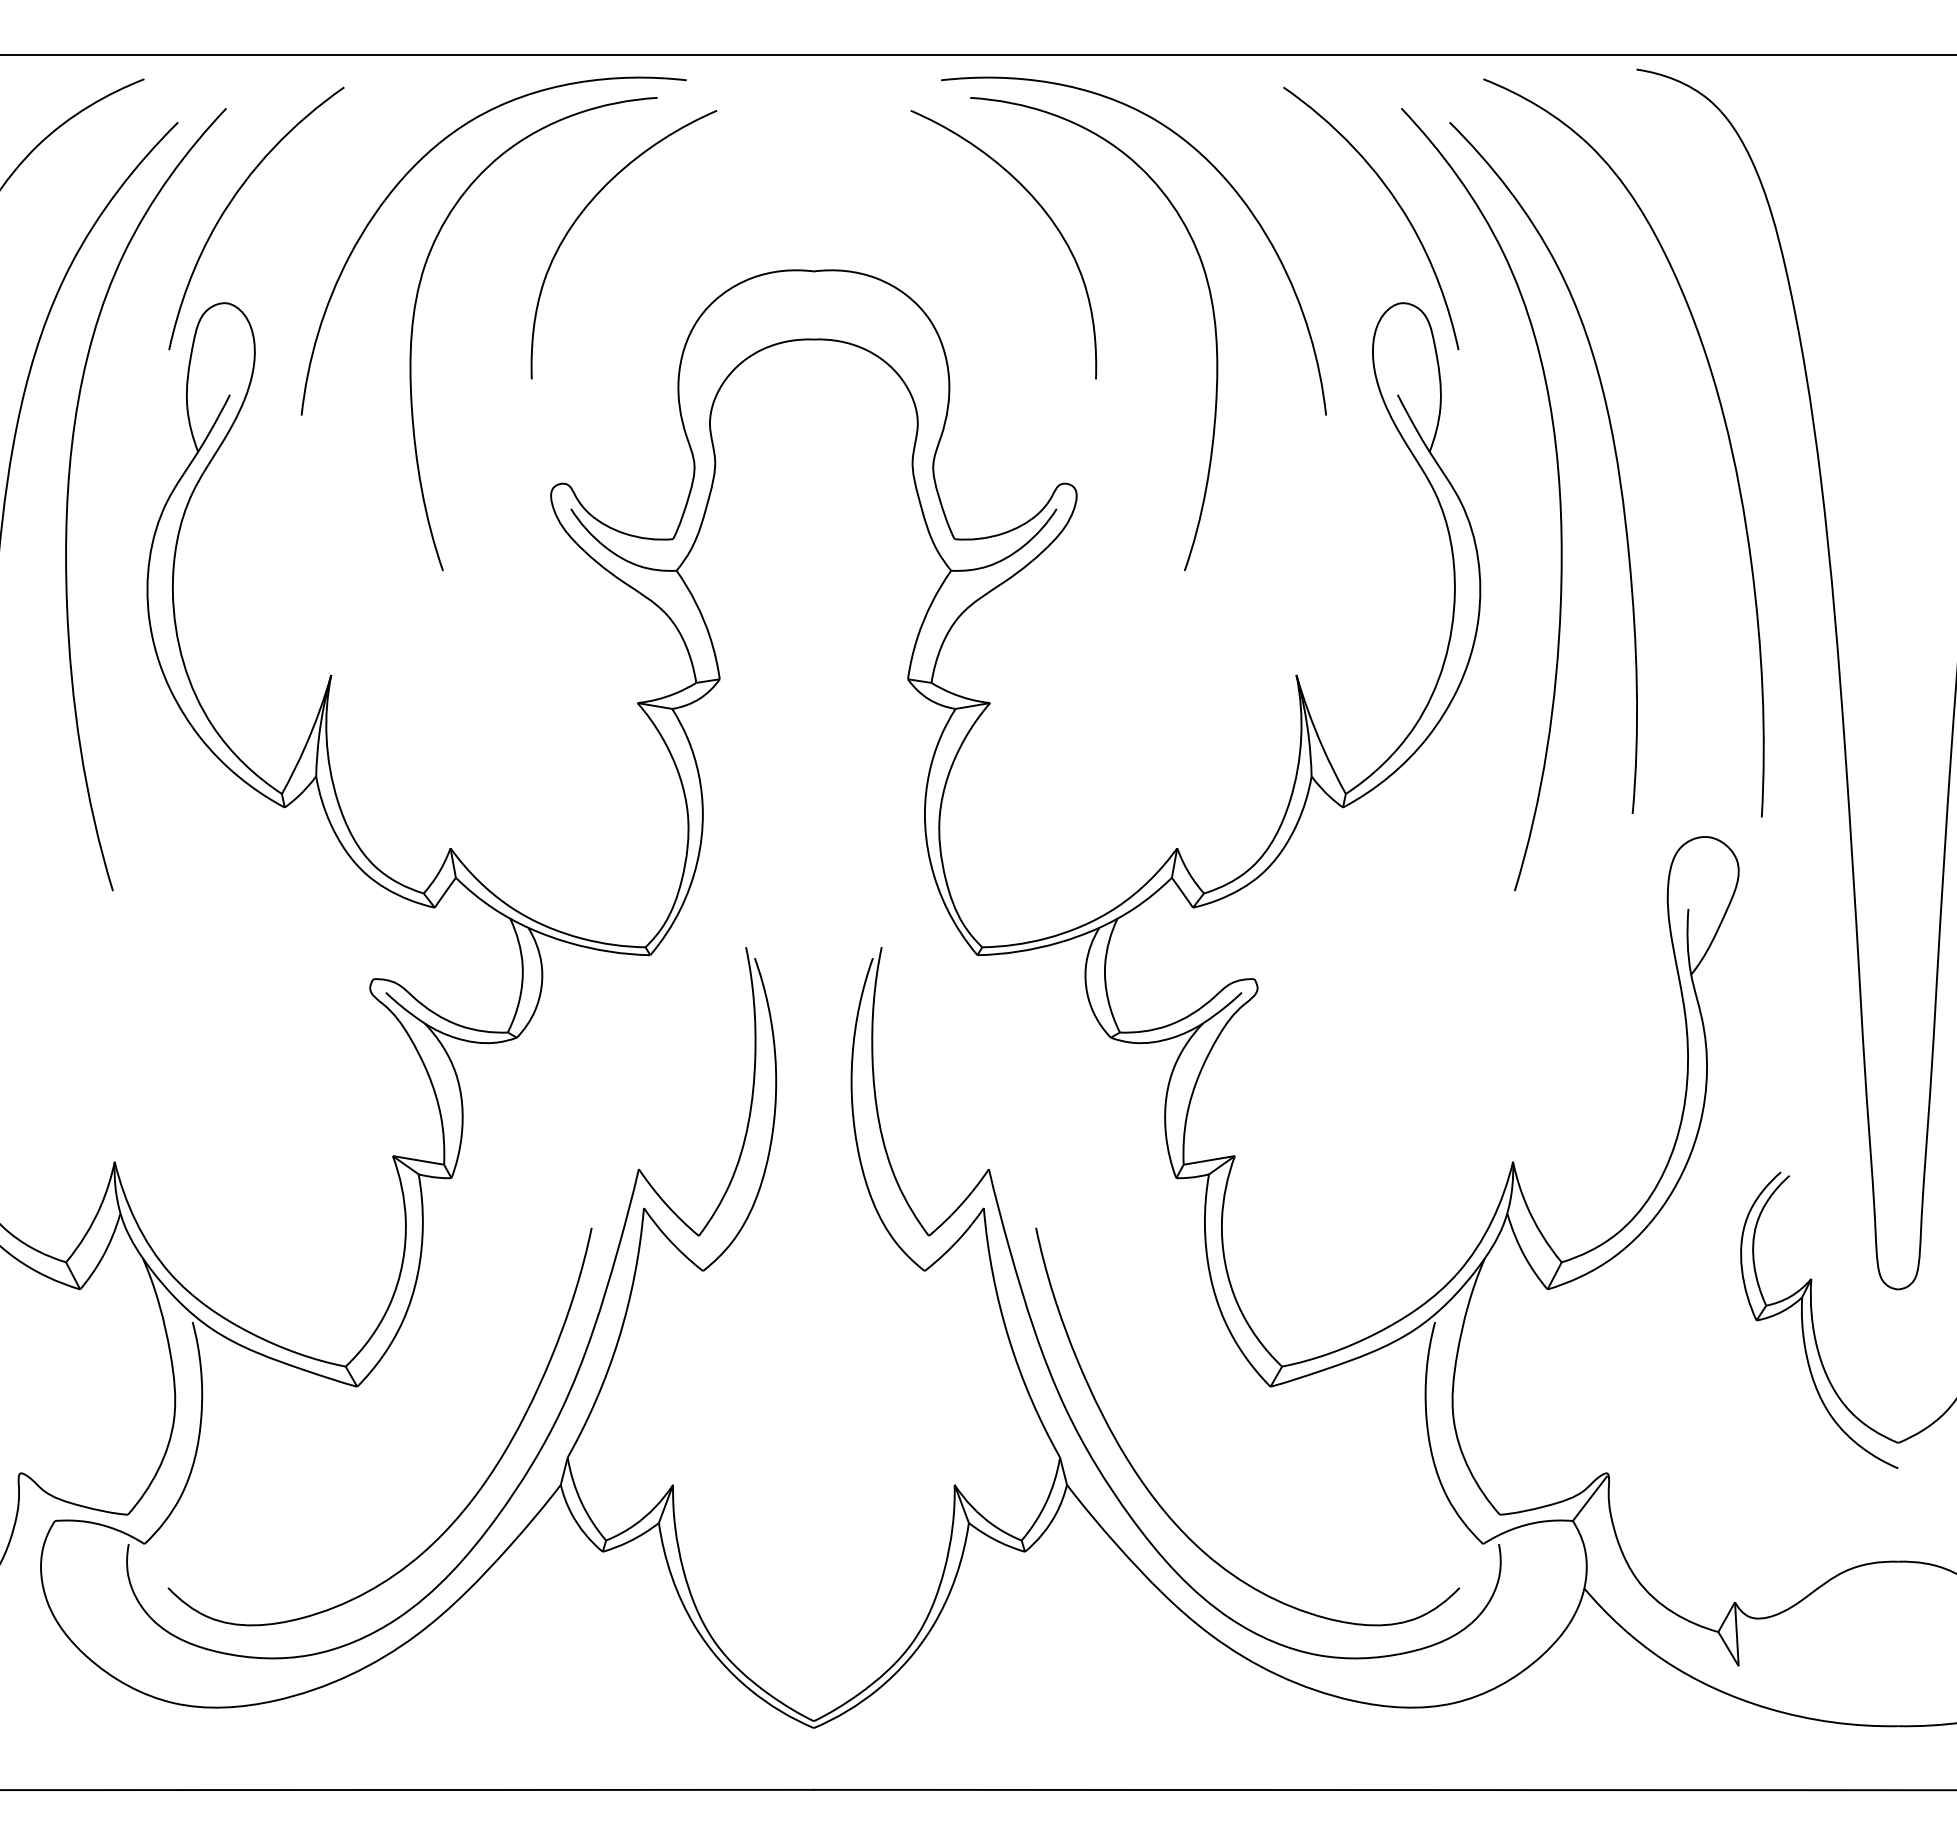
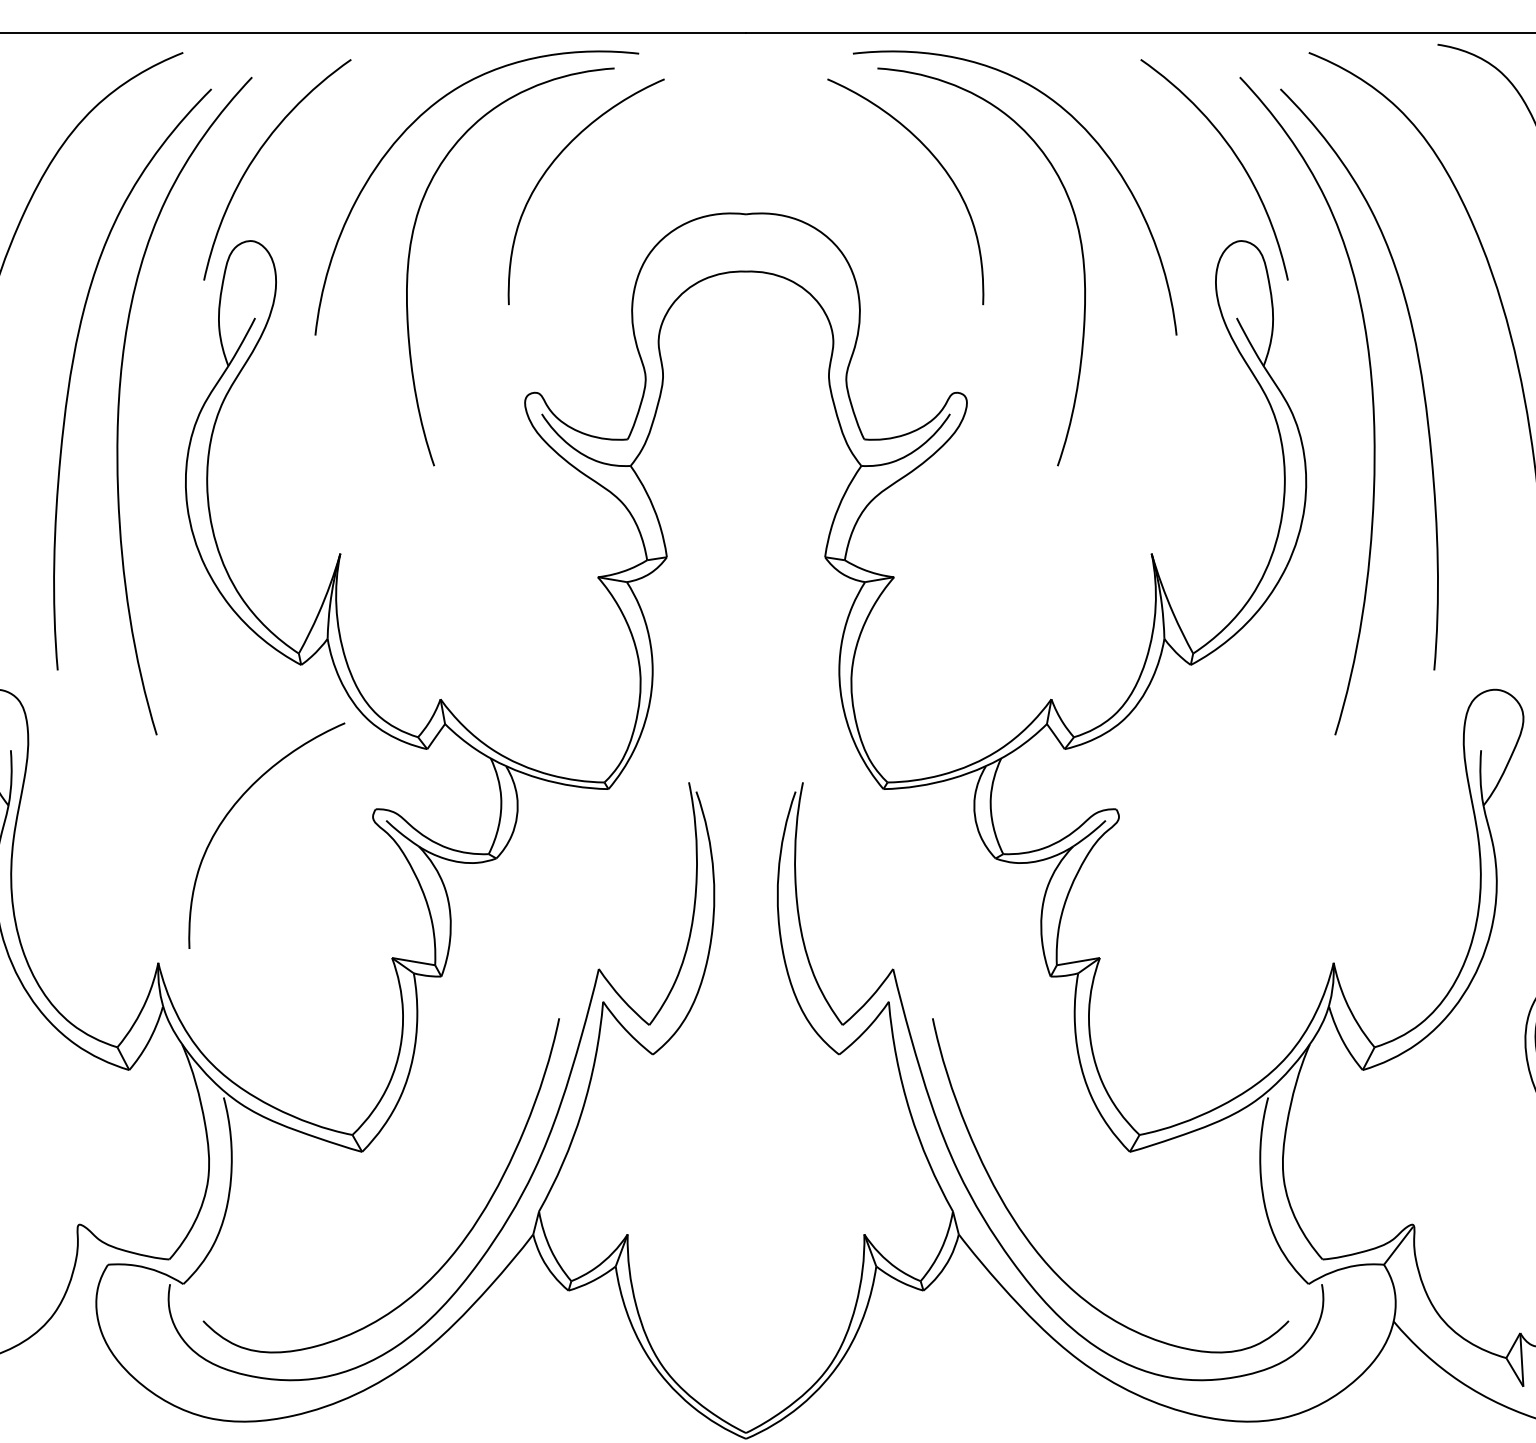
curve: (203, 978) -> (232, 808), added

